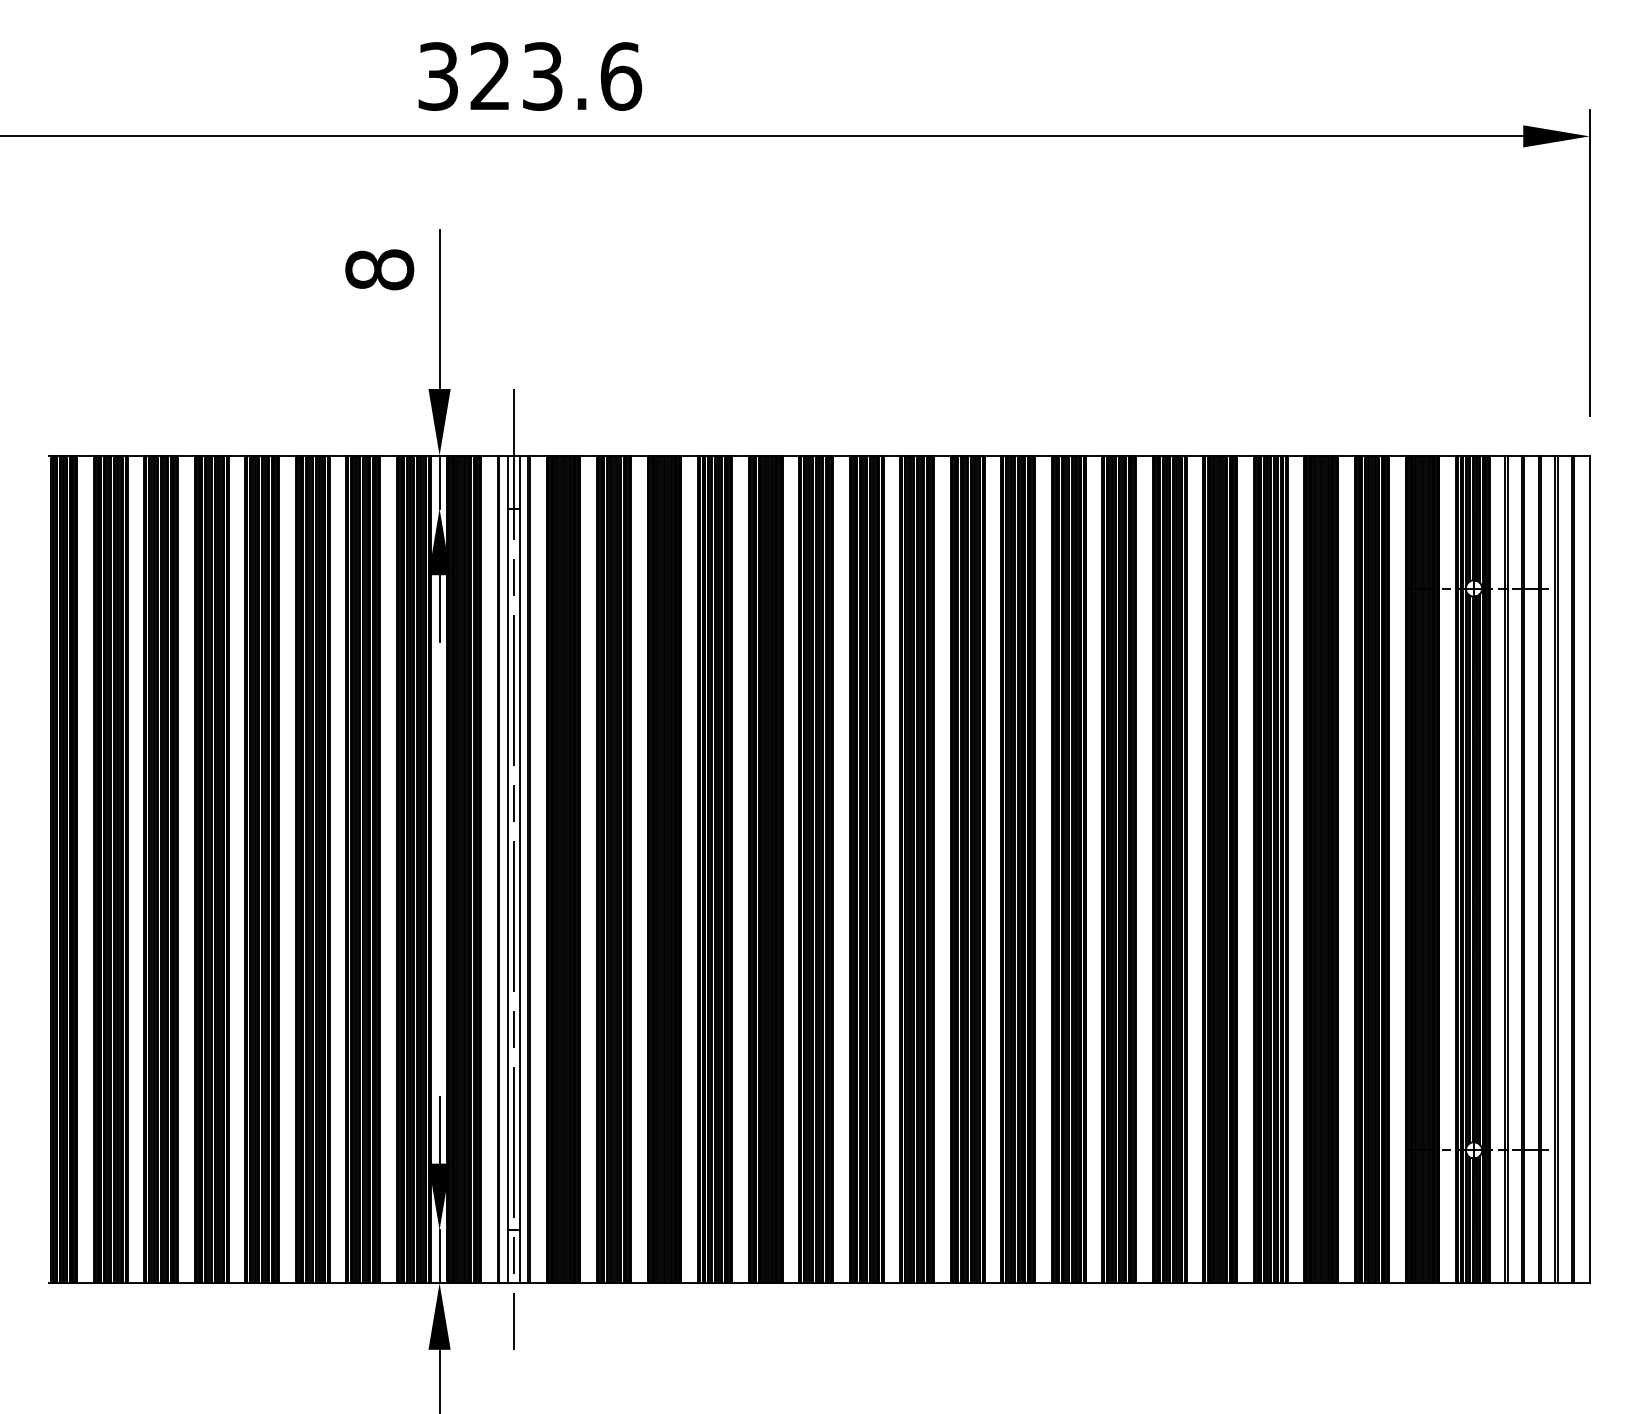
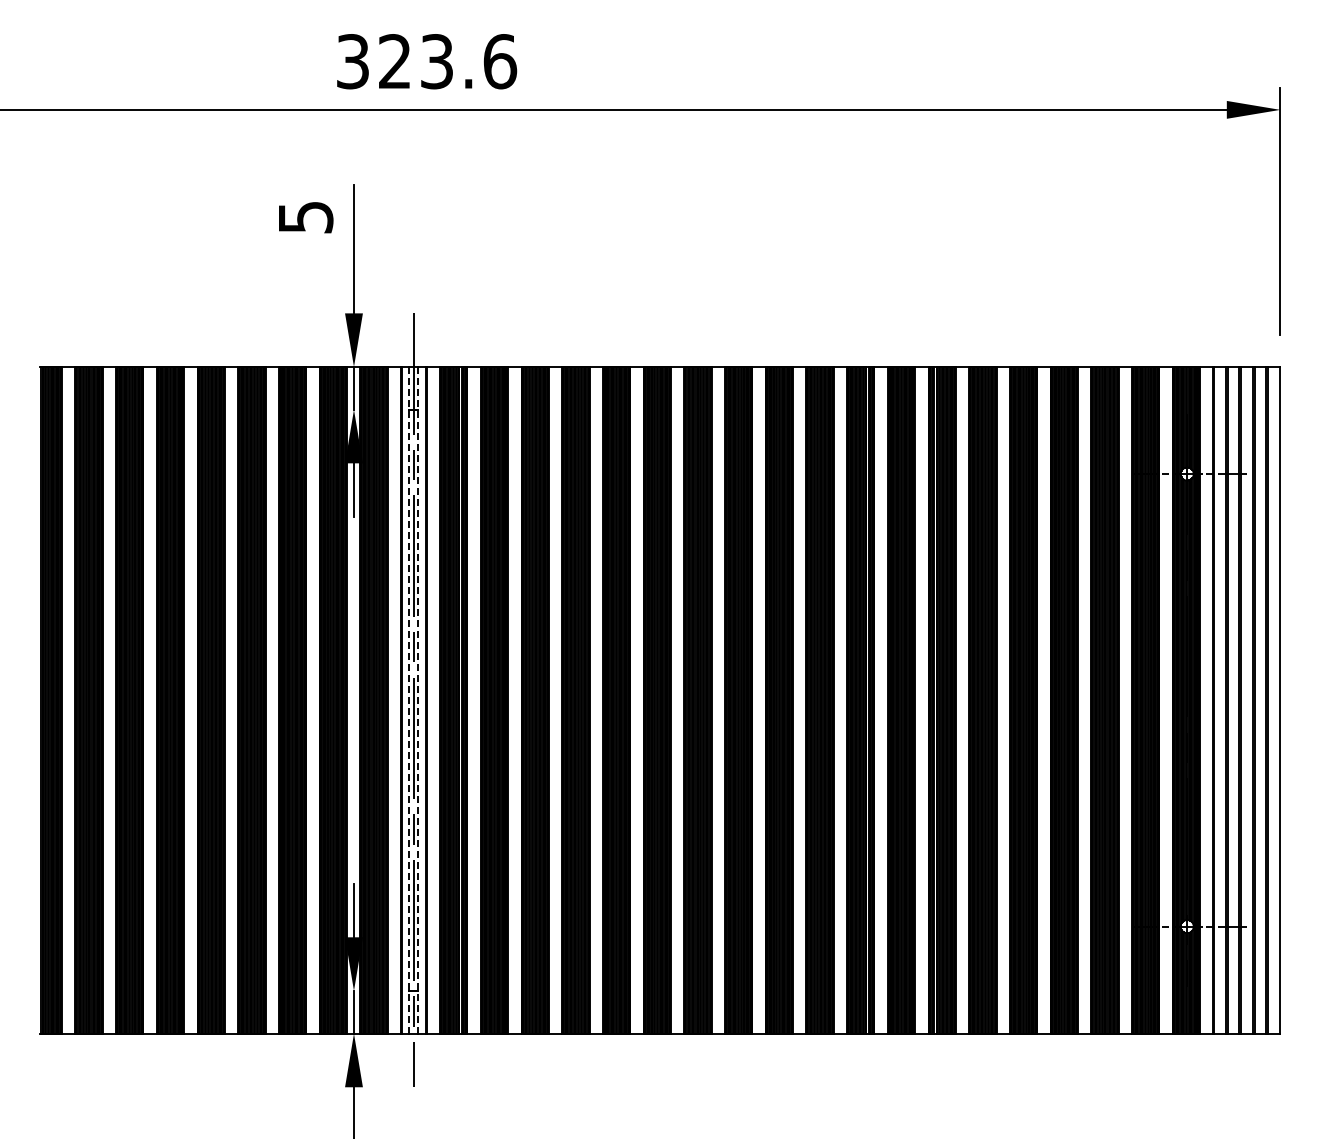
text: (379, 268) -> (305, 216), 8 -> 5
line: (508, 868) -> (409, 699), solid -> dashed
line: (519, 868) -> (418, 699), solid -> dashed

